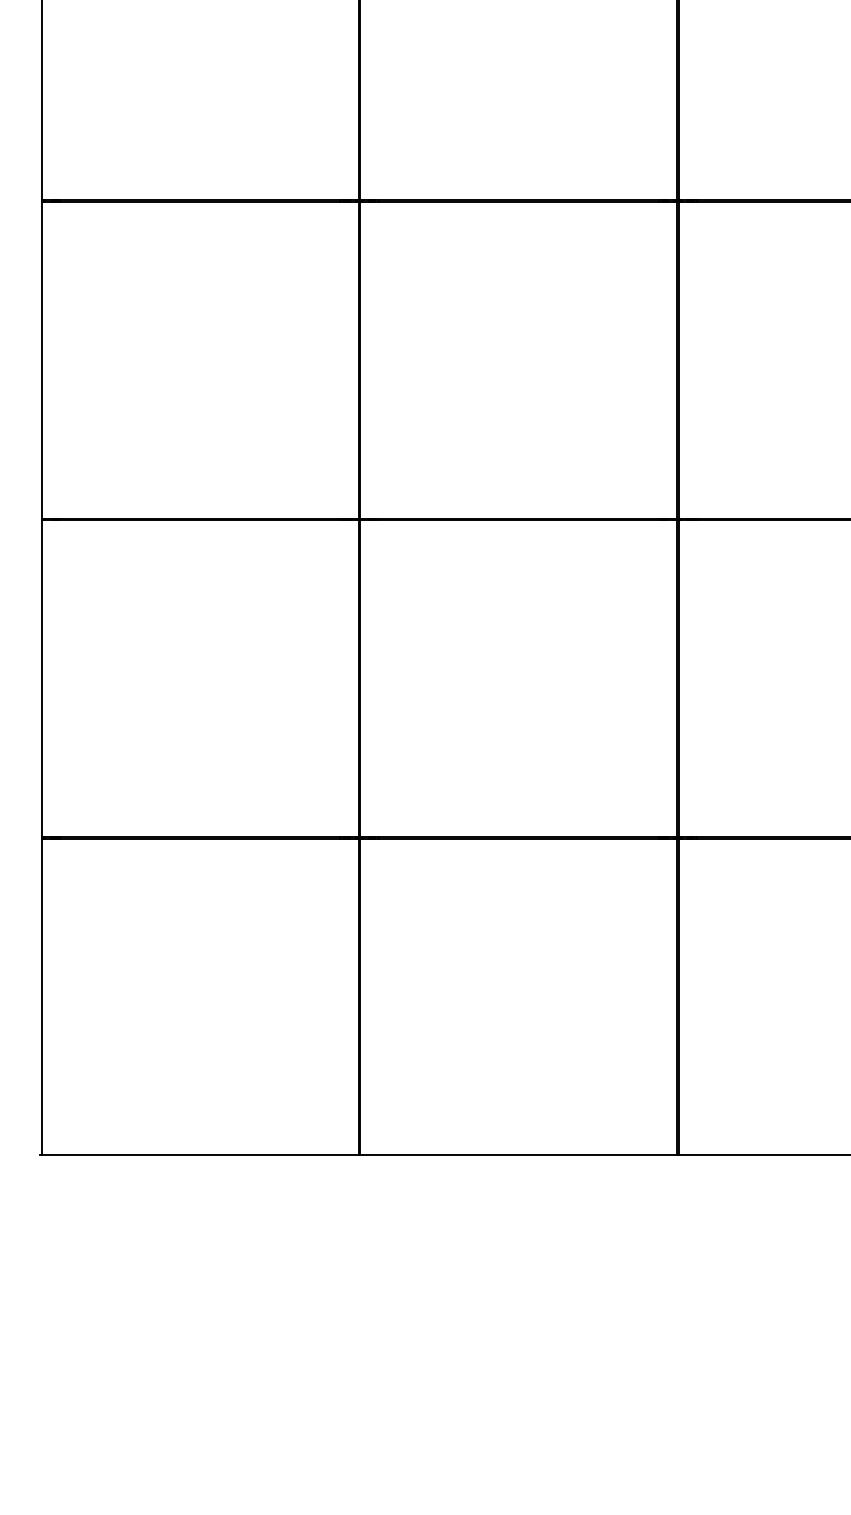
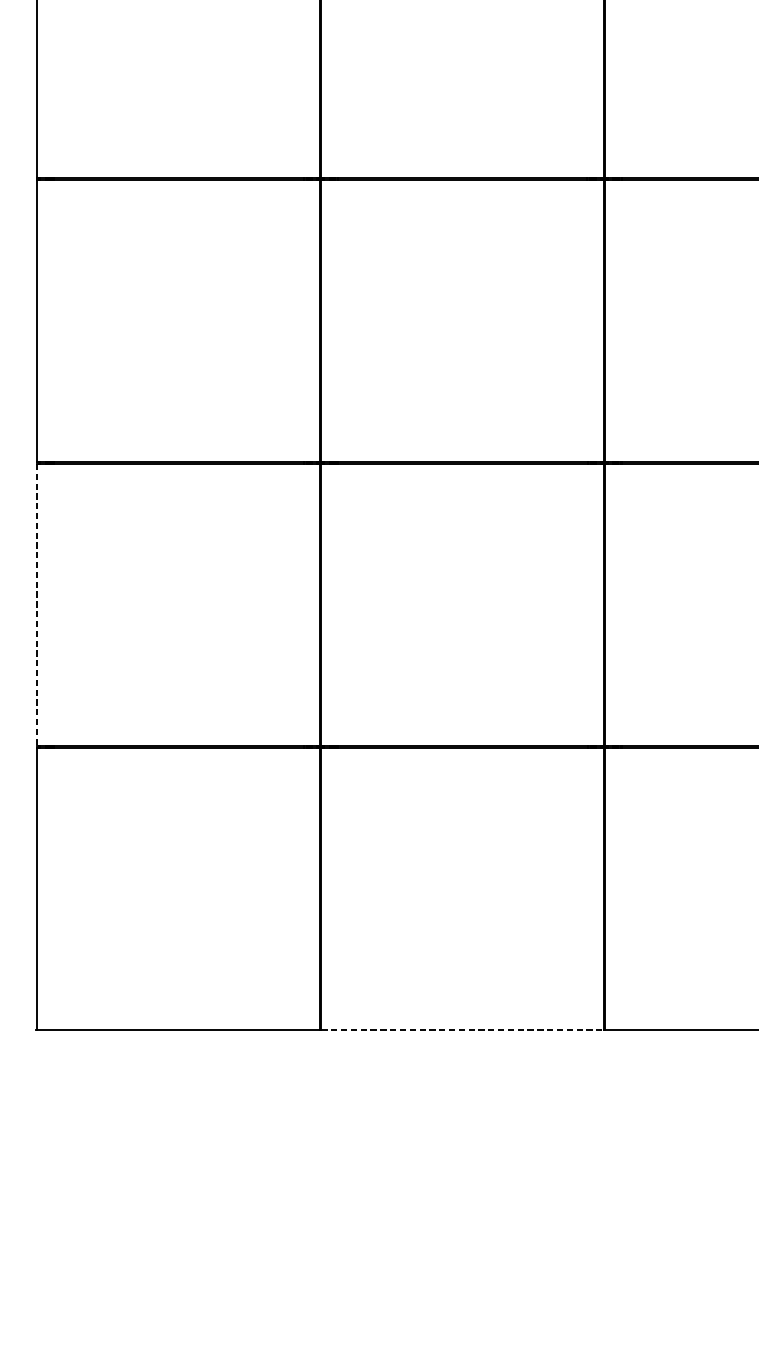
line: (42, 679) -> (37, 605), solid -> dashed
line: (519, 1155) -> (463, 1030), solid -> dashed

